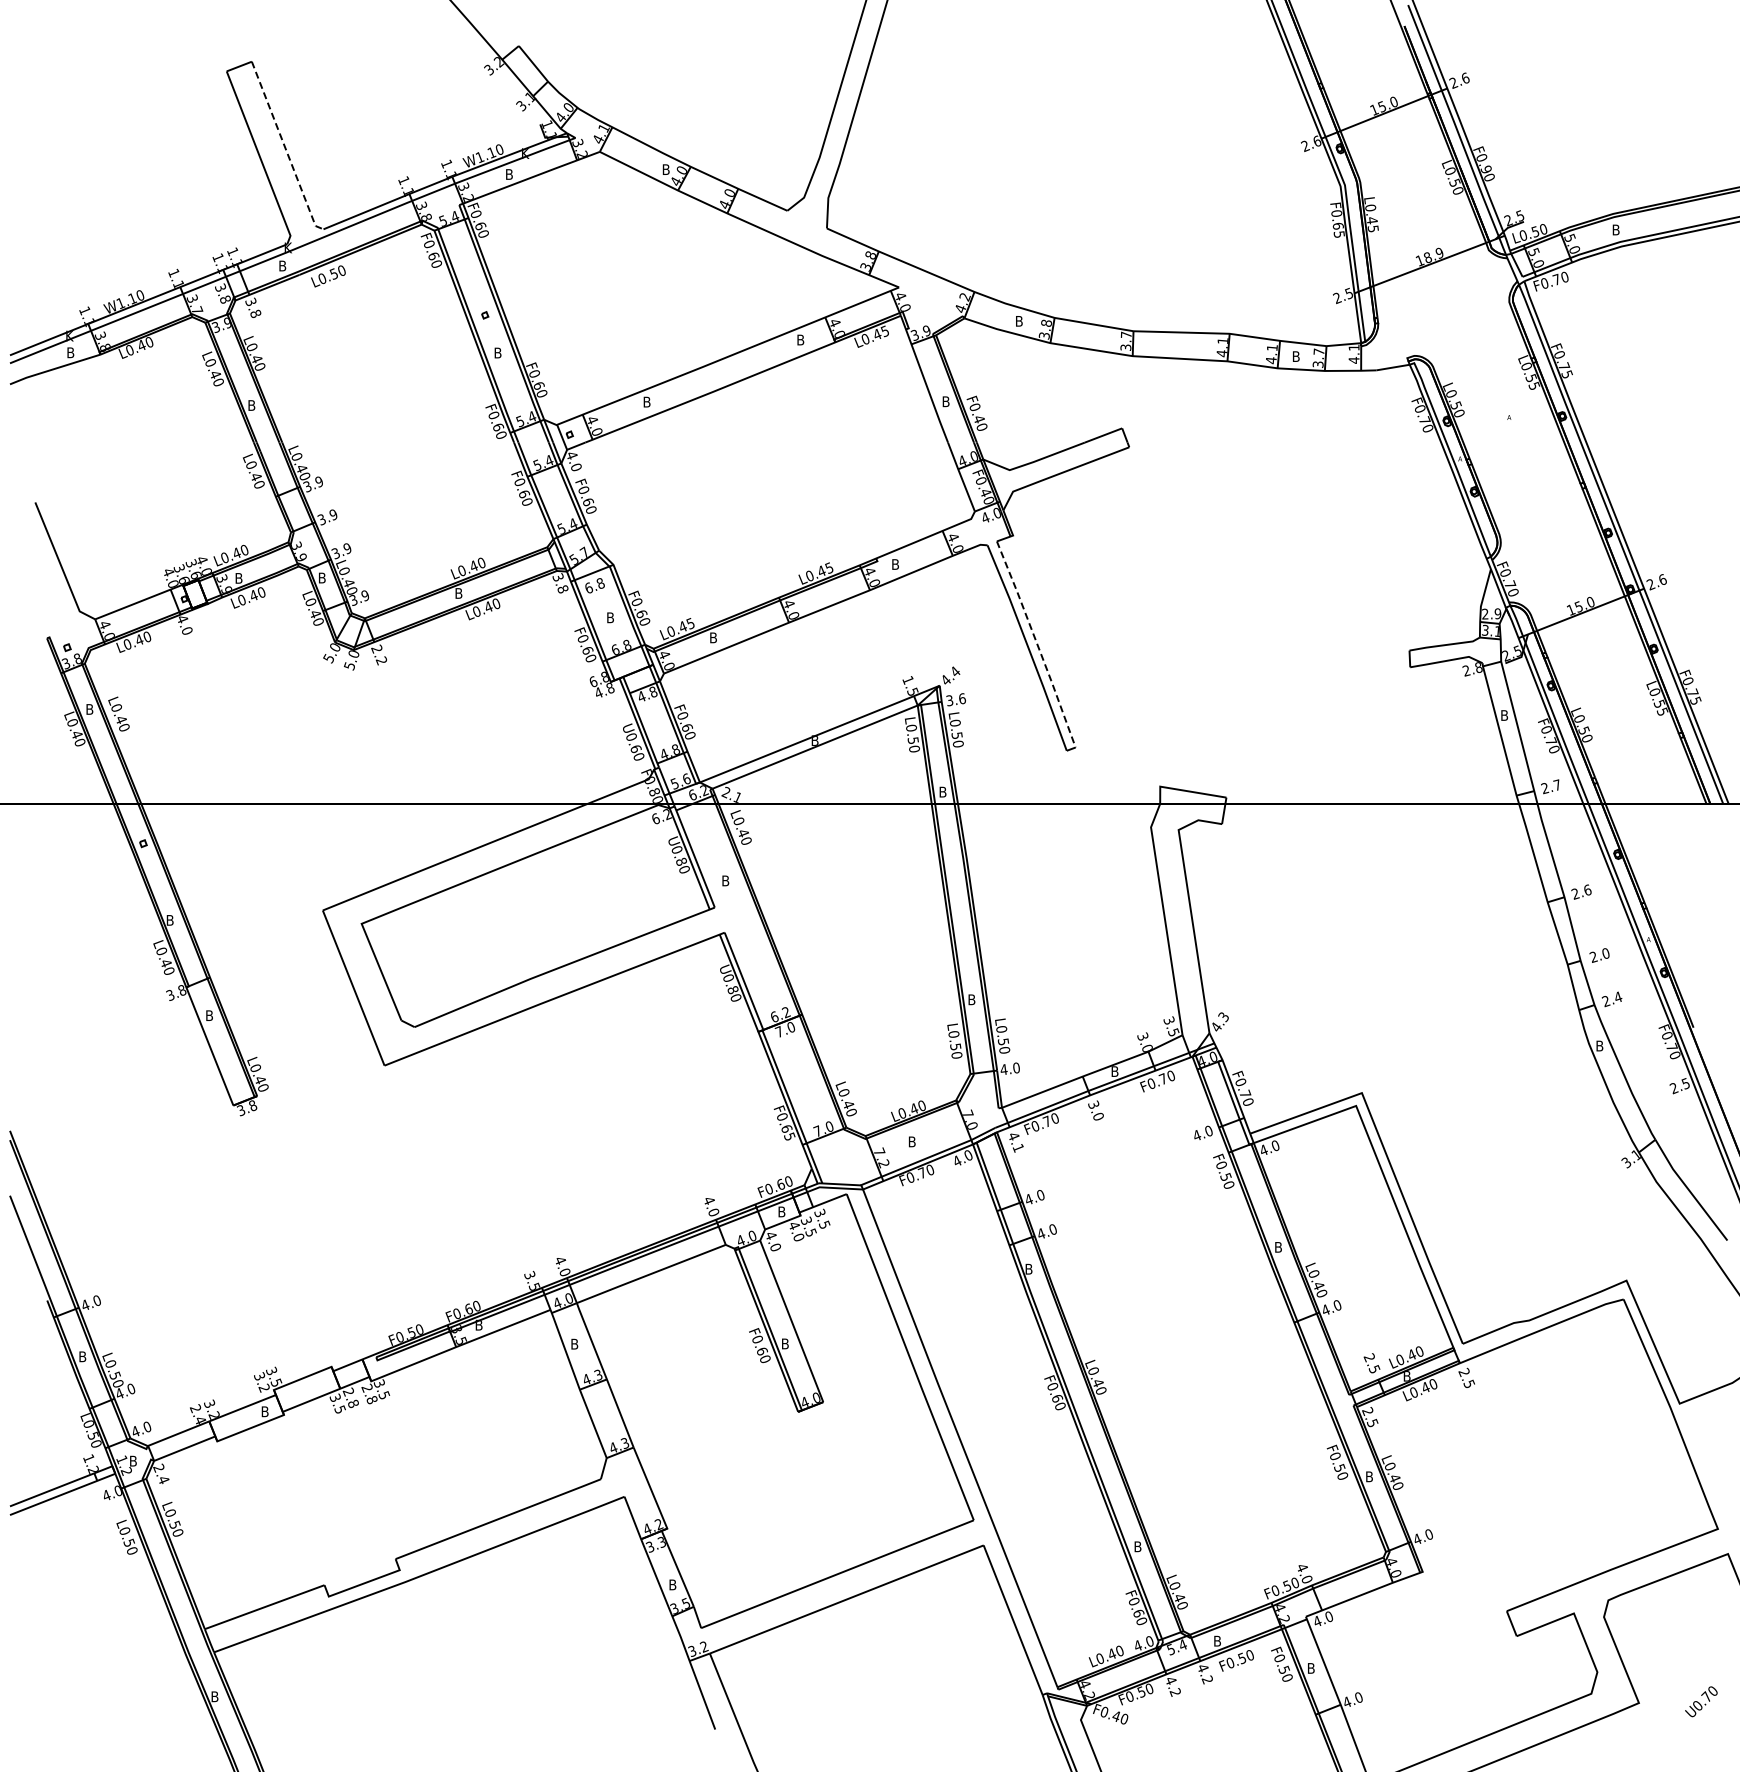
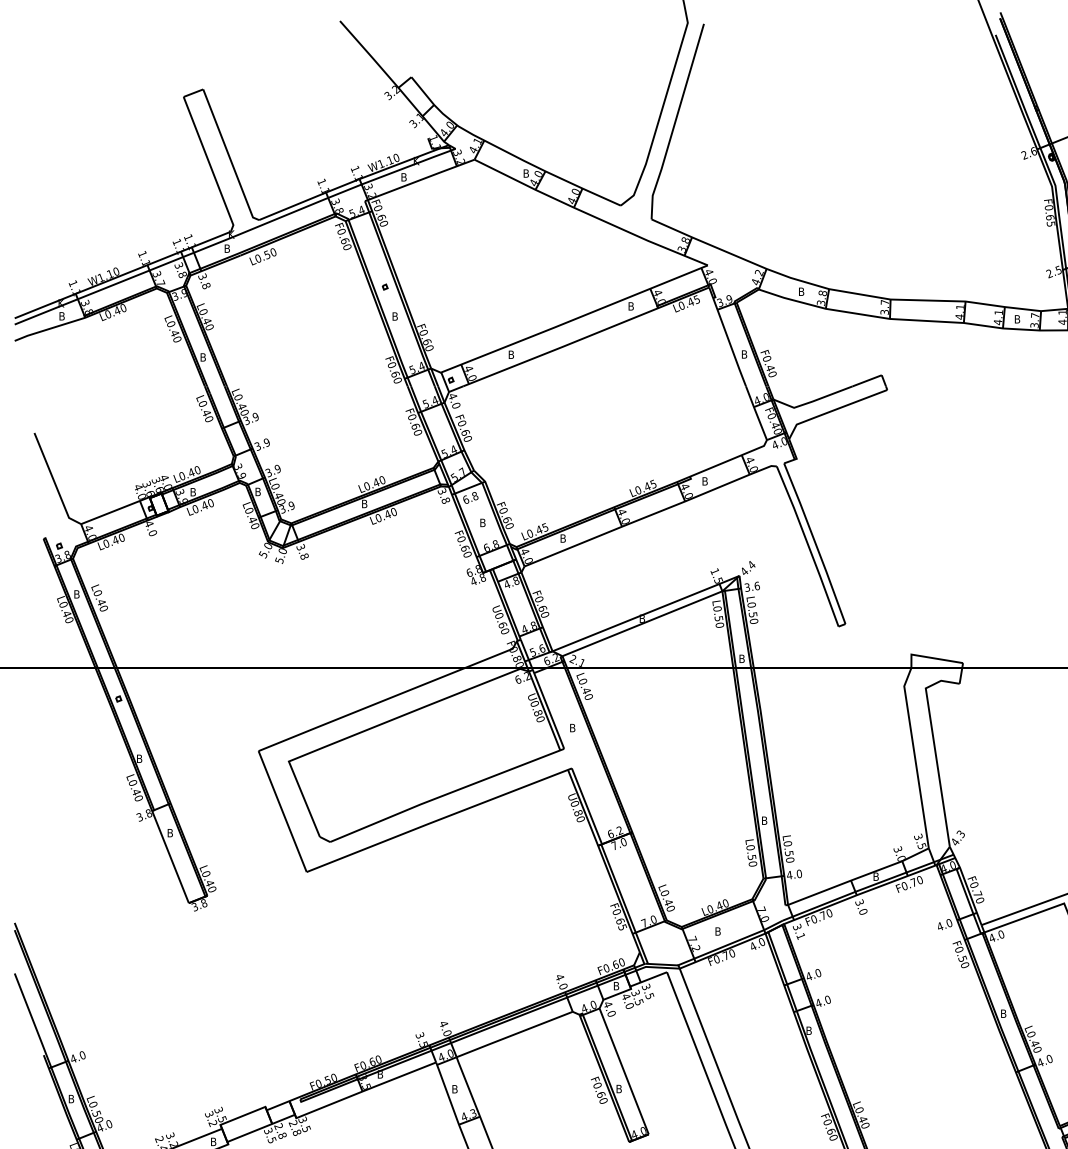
line: (285, 148) -> (229, 157), dashed -> solid
line: (1037, 643) -> (815, 542), dashed -> solid
text: (379, 654) -> (302, 551), 2.2 -> 3.8
text: (1013, 1136) -> (797, 927), 4.1 -> 3.1

